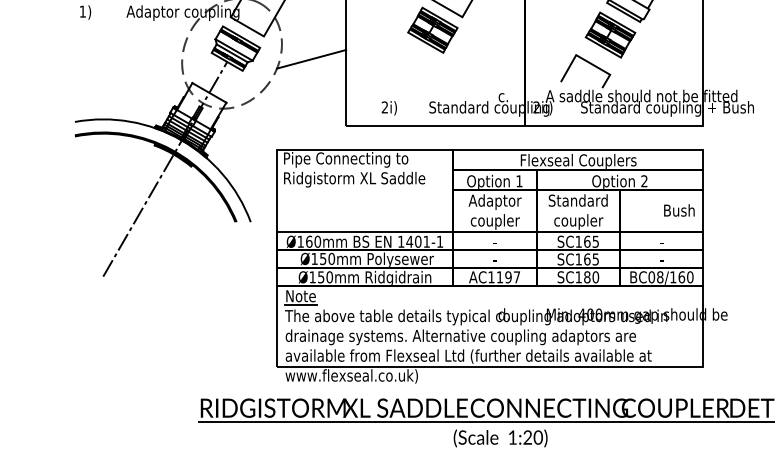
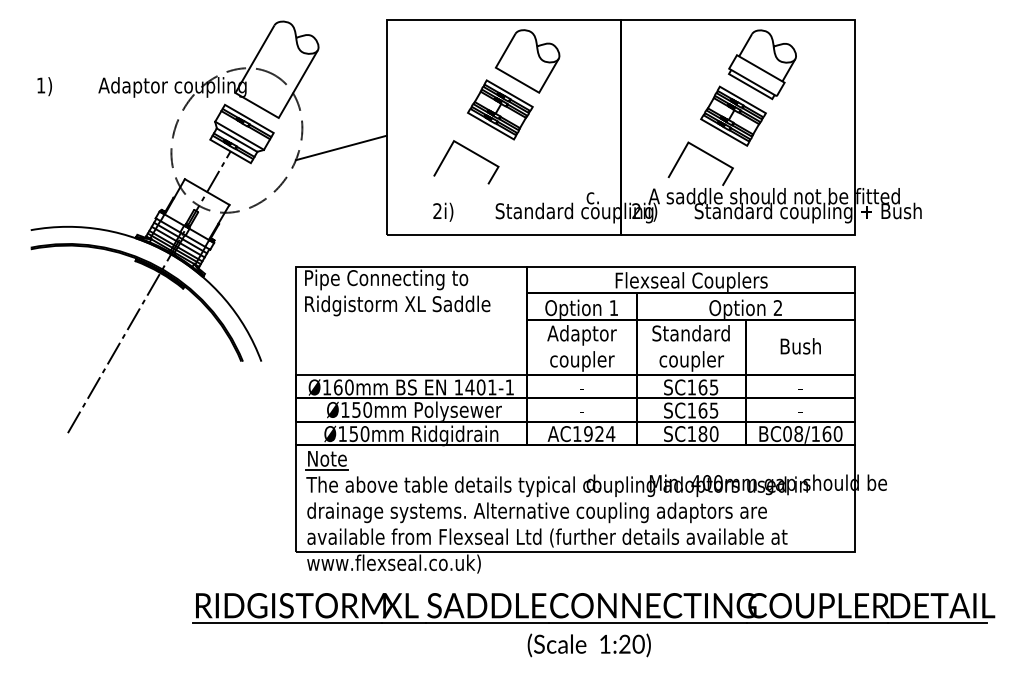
line: (410, 62) -> (471, 152), added
text: (679, 210) -> (800, 346), moved
text: (508, 277) -> (599, 434), AC1197 -> AC1924

